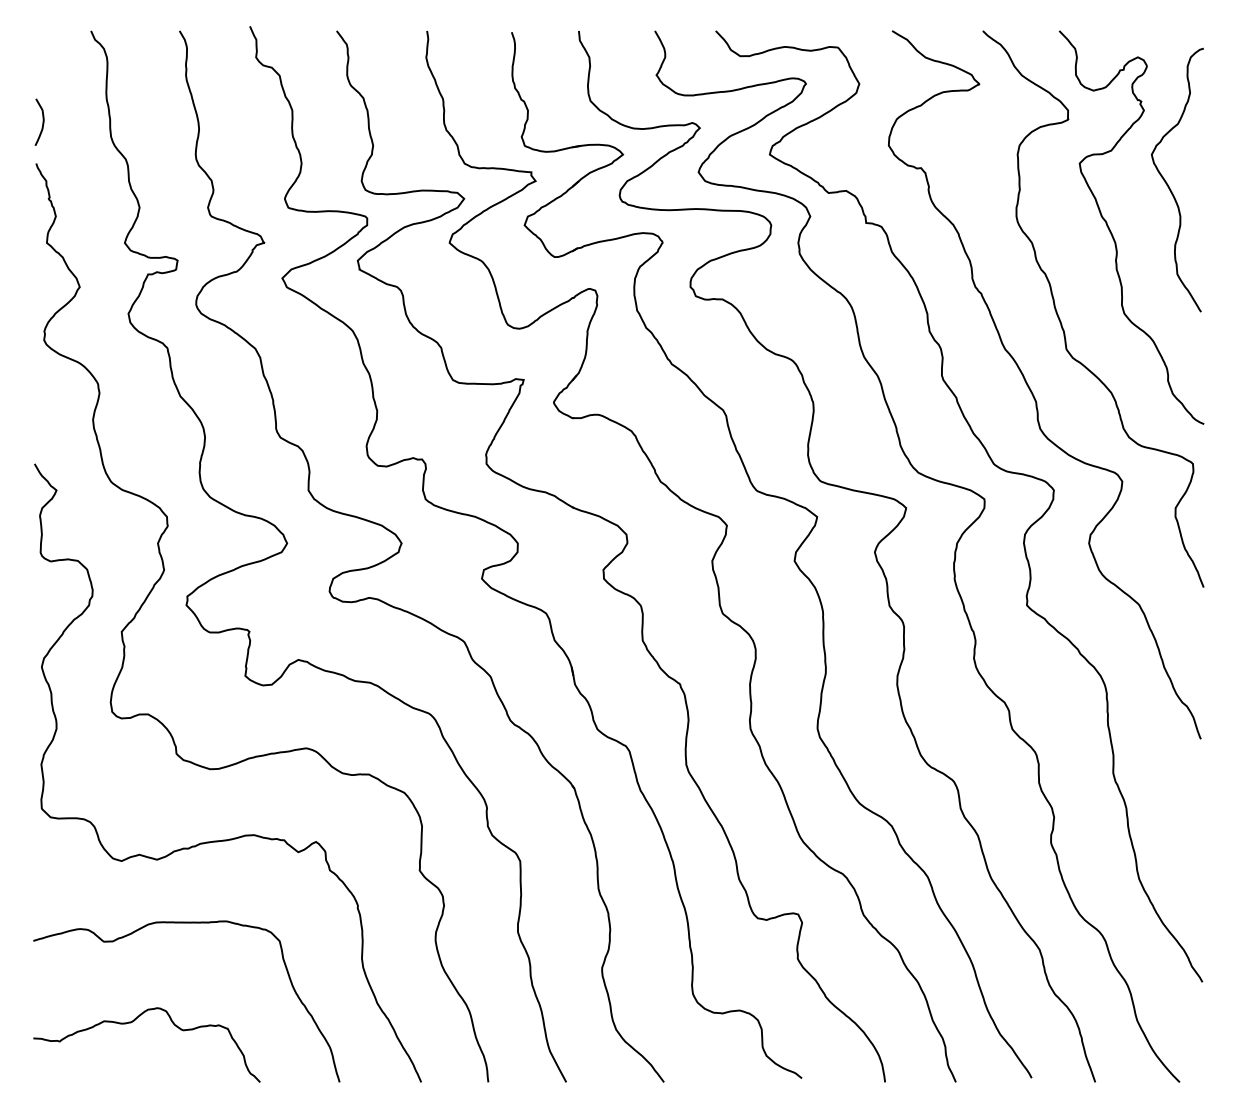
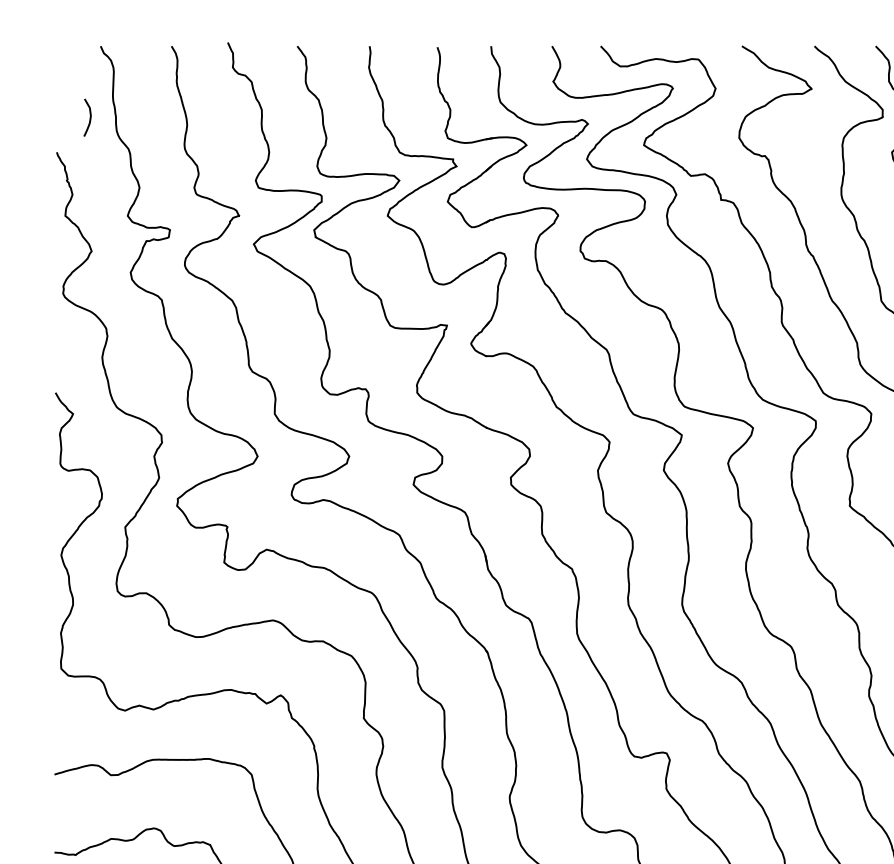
curve: (42, 121) -> (89, 117), moved

